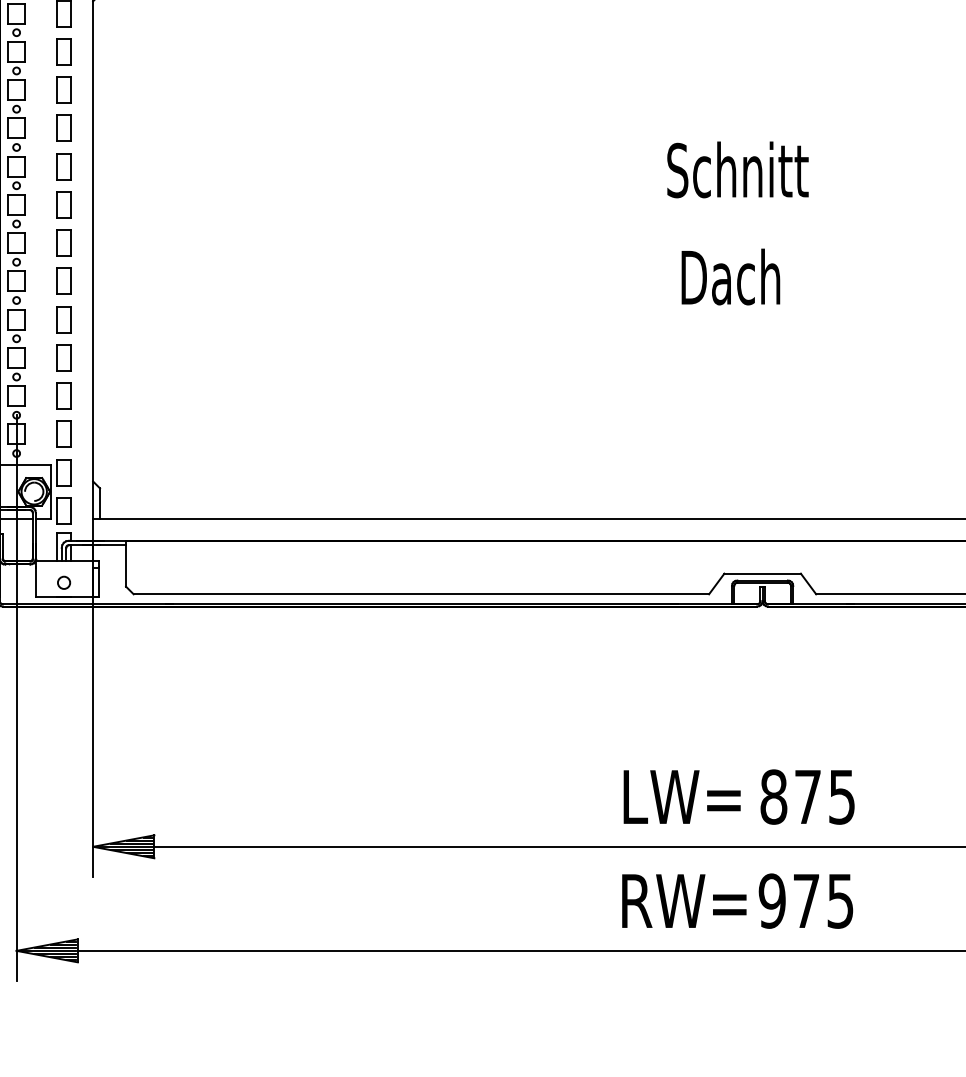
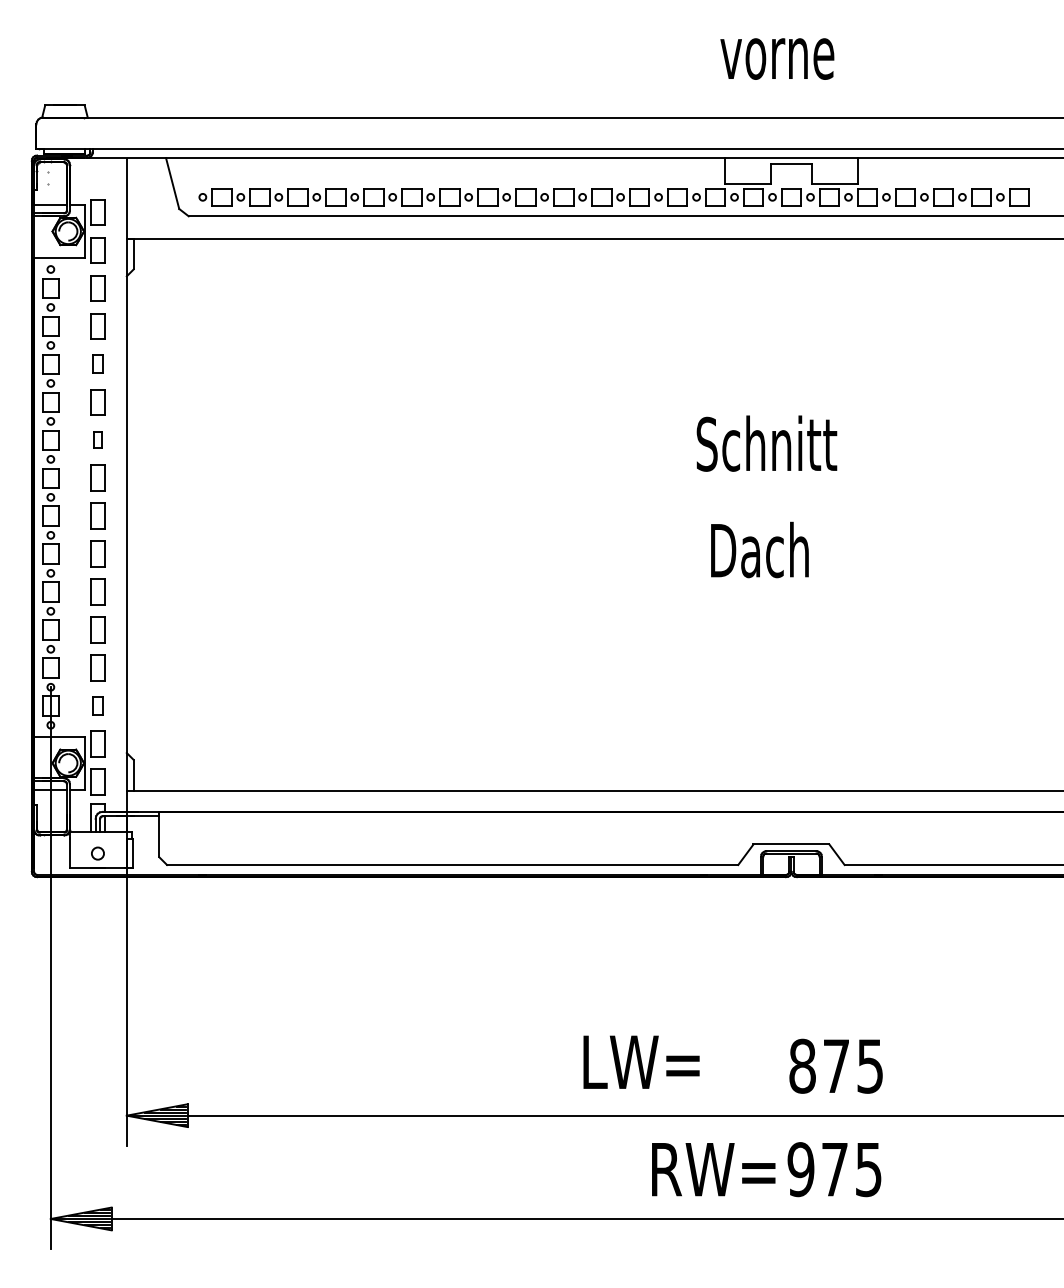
part: (63, 90) -> (97, 364), size x0.7
part: (63, 165) -> (97, 439), size x0.6
part: (63, 433) -> (97, 705), size x0.7
text: (682, 796) -> (641, 1061), moved

